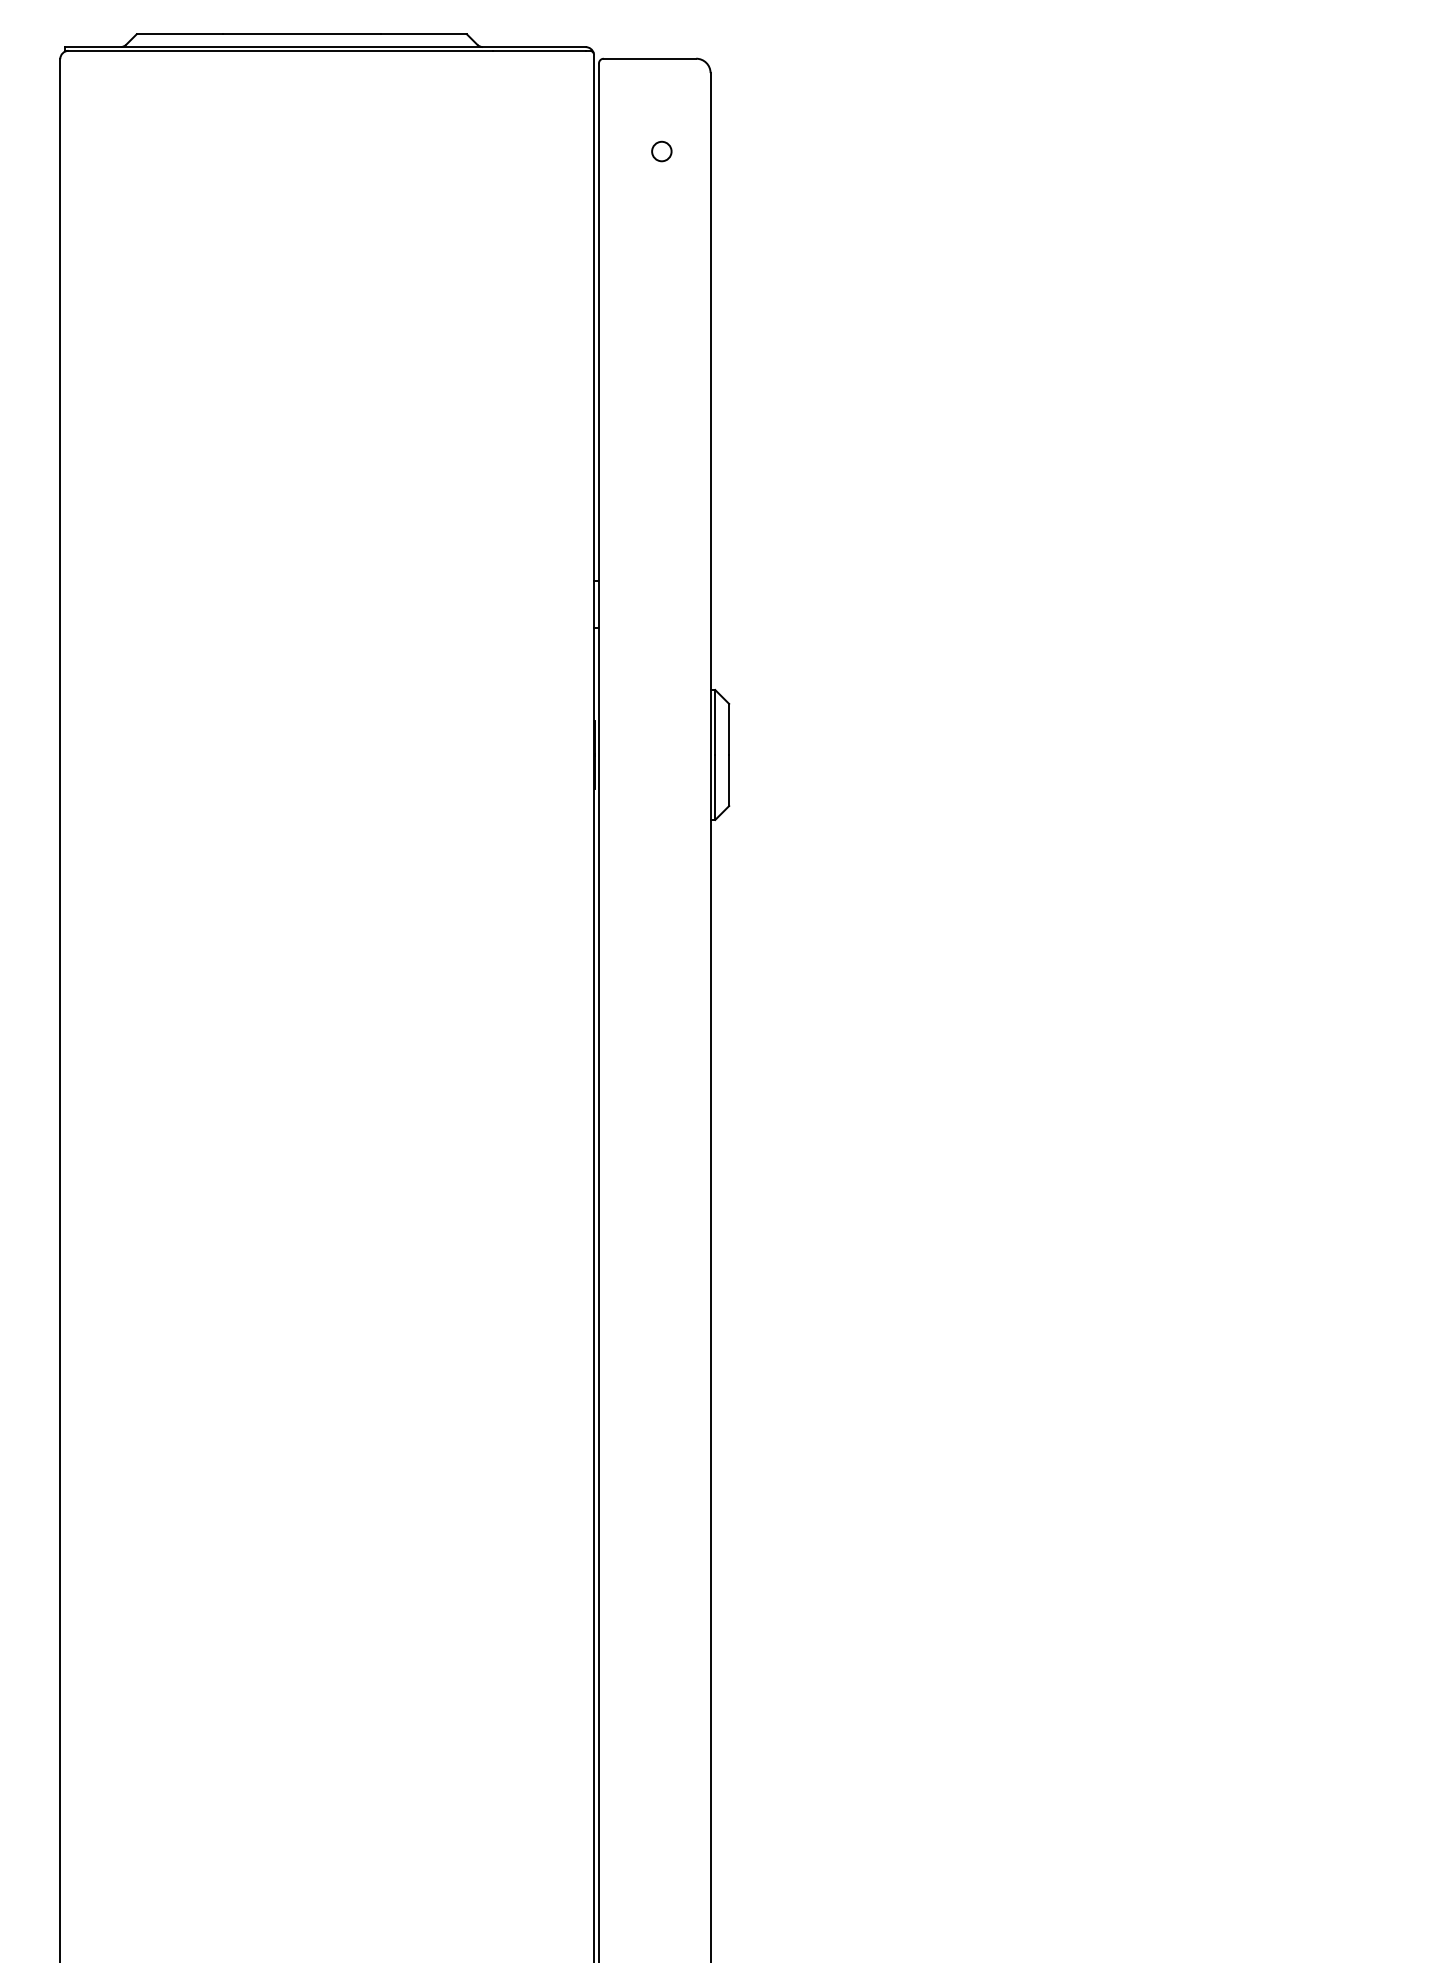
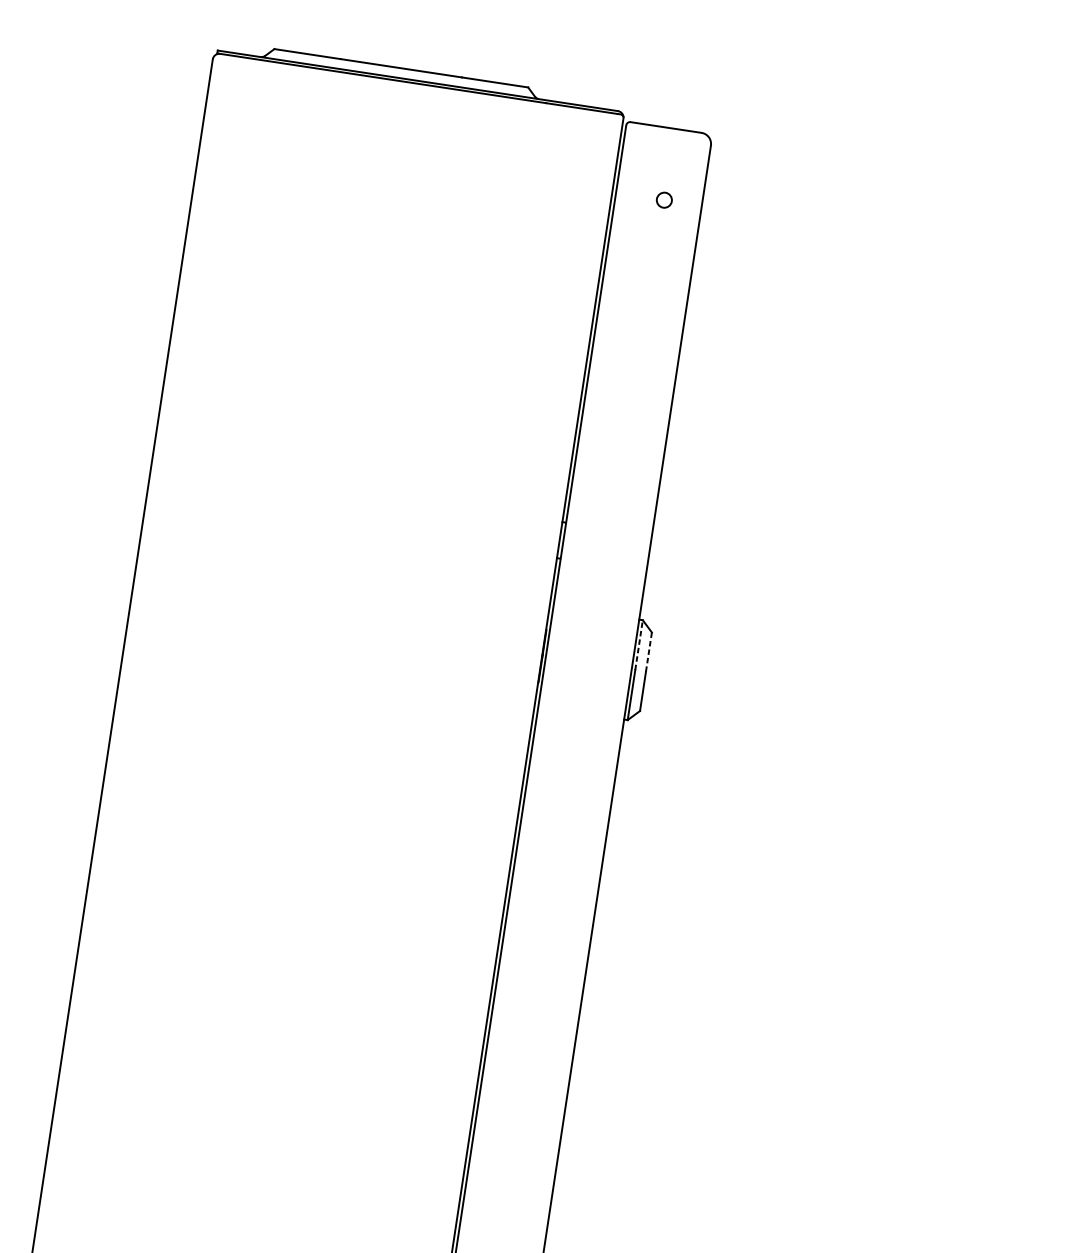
line: (715, 722) -> (639, 645), solid -> dashed
line: (729, 729) -> (649, 652), solid -> dashed

